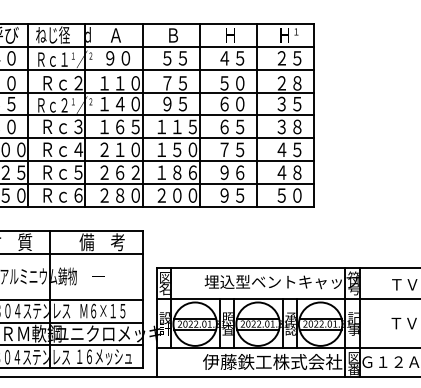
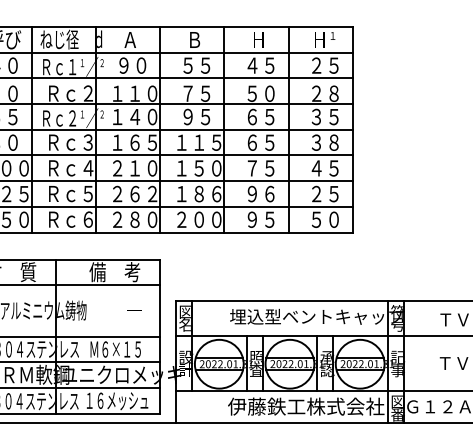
text: (239, 103) -> (269, 116), ６０ -> ６５
text: (288, 172) -> (324, 193), ４８ -> ２５
text: (98, 276) -> (134, 310), moved

